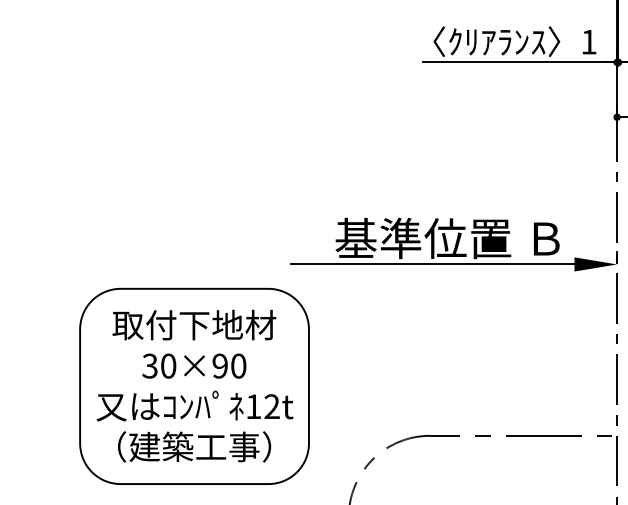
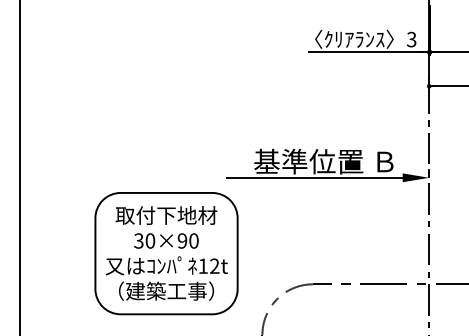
text: (588, 41) -> (411, 39), 1 -> 3

